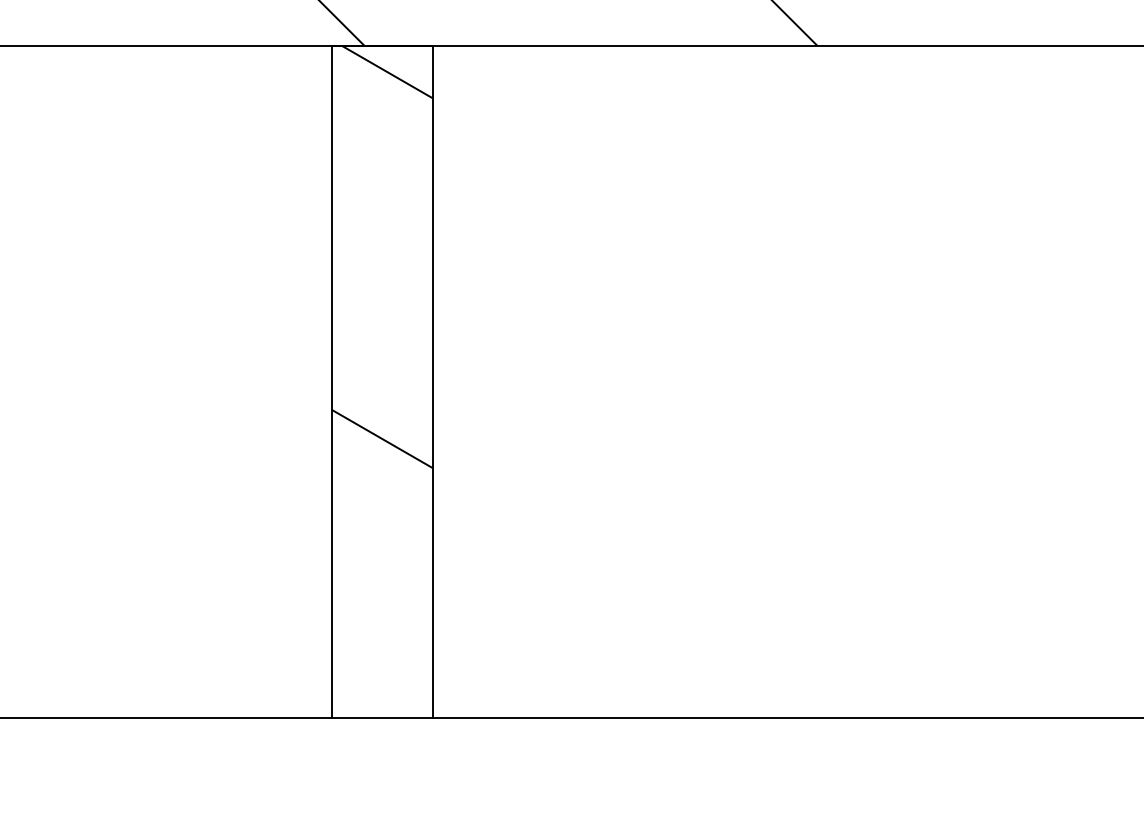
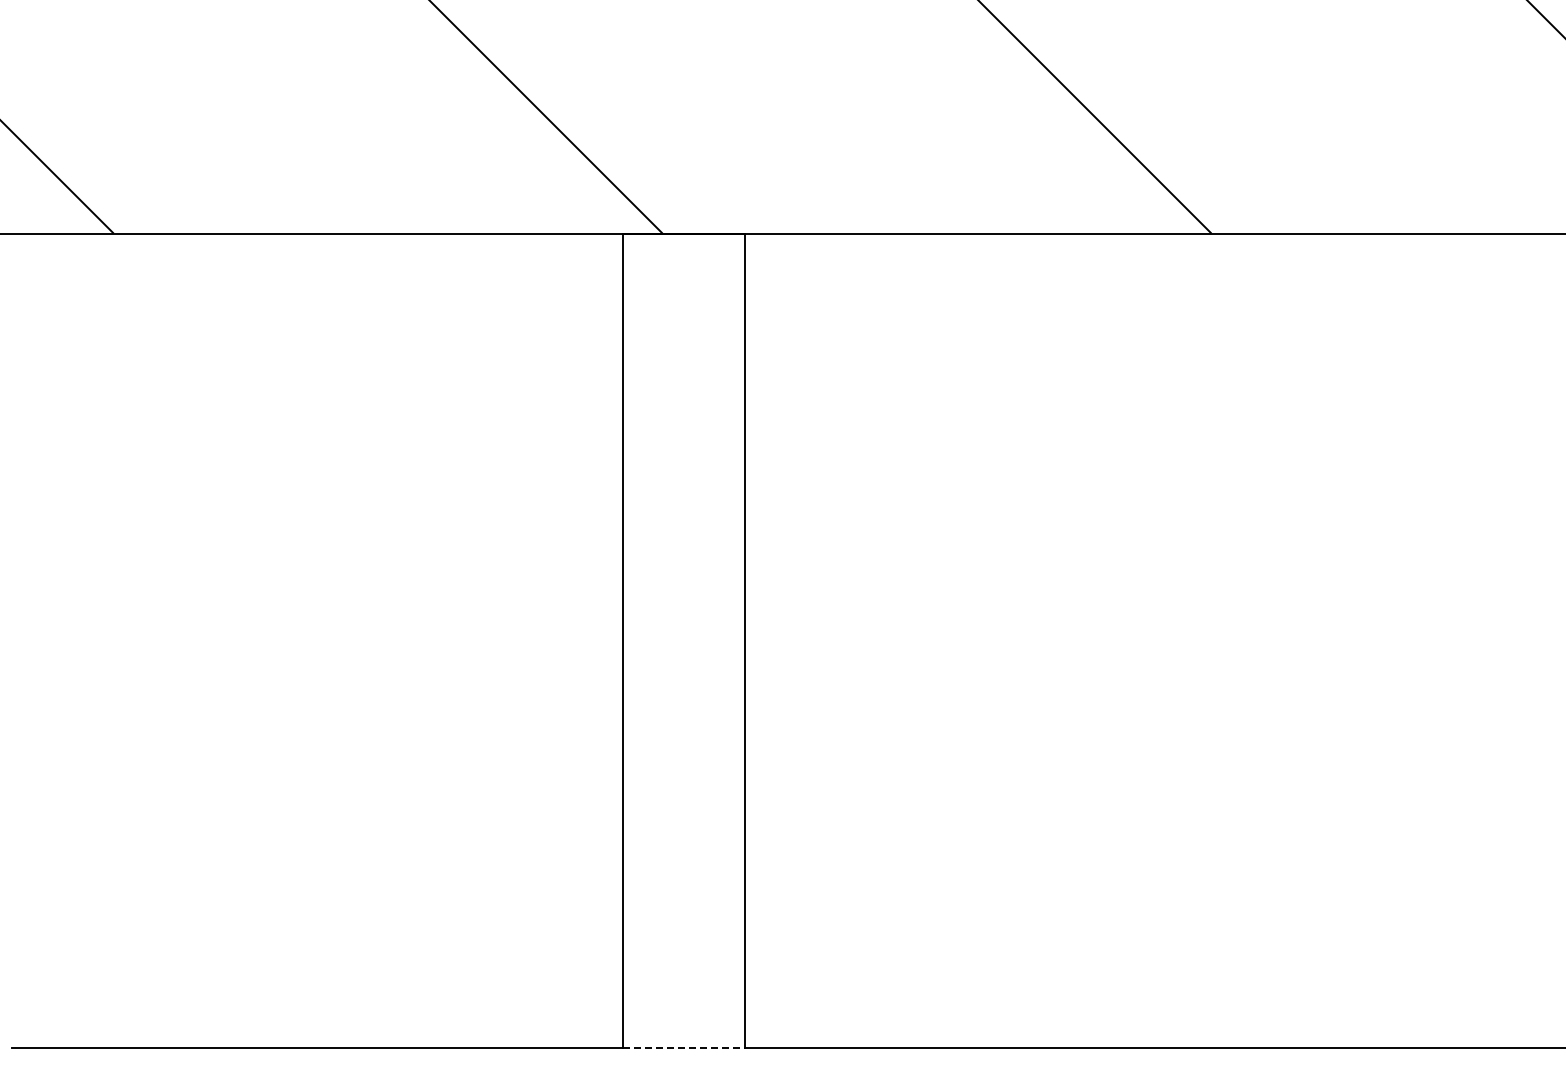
hatch: (381, 257) -> (683, 489), removed
line: (382, 718) -> (684, 1048), solid -> dashed

